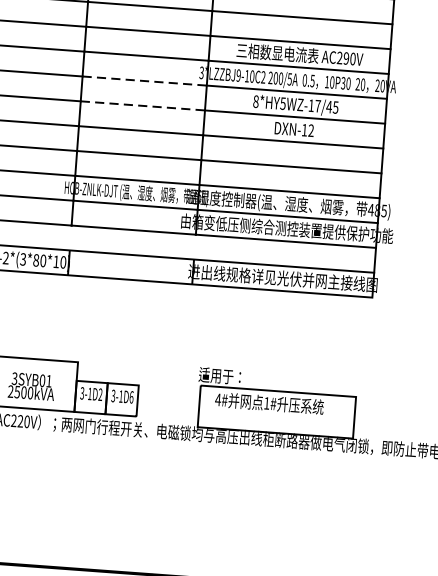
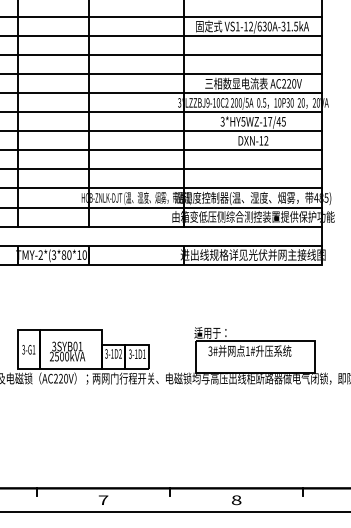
text: (346, 58) -> (289, 83), AC290V -> AC220V
line: (144, 81) -> (136, 112), dashed -> solid
text: (255, 101) -> (222, 121), 8*HY5WZ-17/45 -> 3*HY5WZ-17/45
line: (142, 106) -> (136, 131), dashed -> solid
text: (131, 396) -> (144, 353), 3-1D6 -> 3-1D1
text: (218, 400) -> (210, 351), 4# -> 3#

